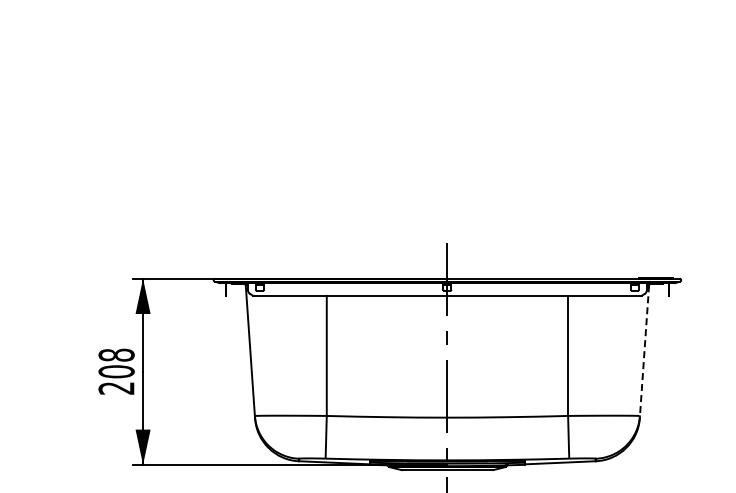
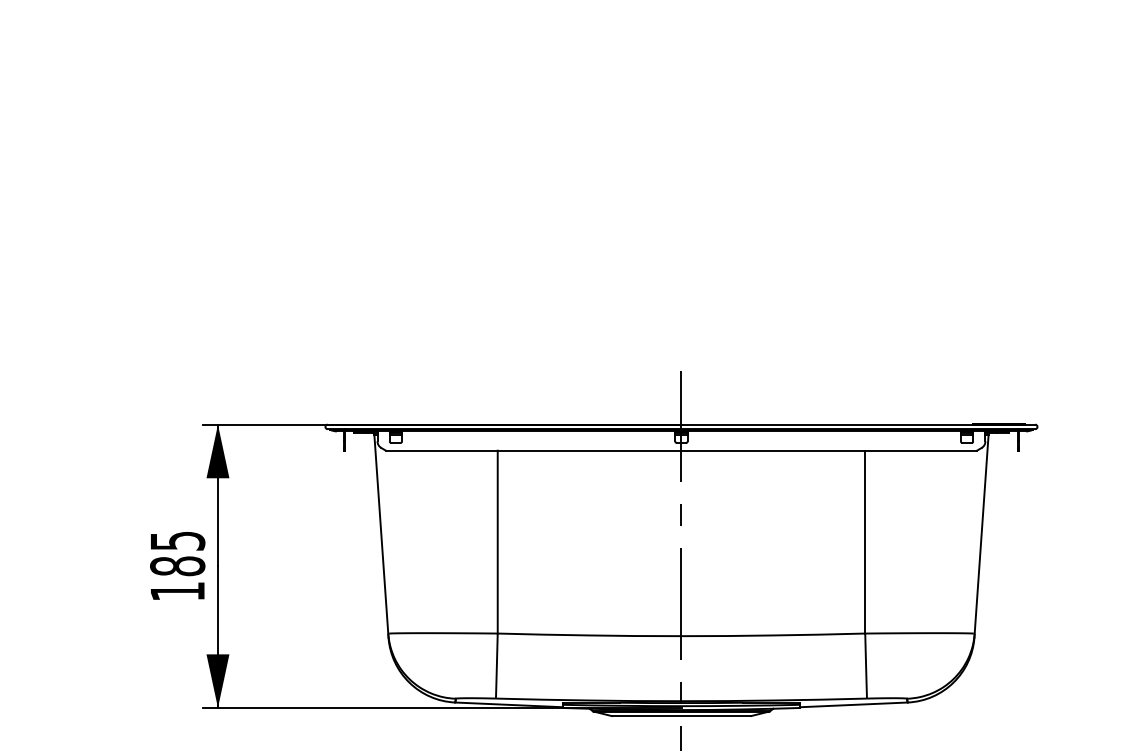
line: (644, 351) -> (981, 535), dashed -> solid
text: (116, 371) -> (177, 565), 208 -> 185

